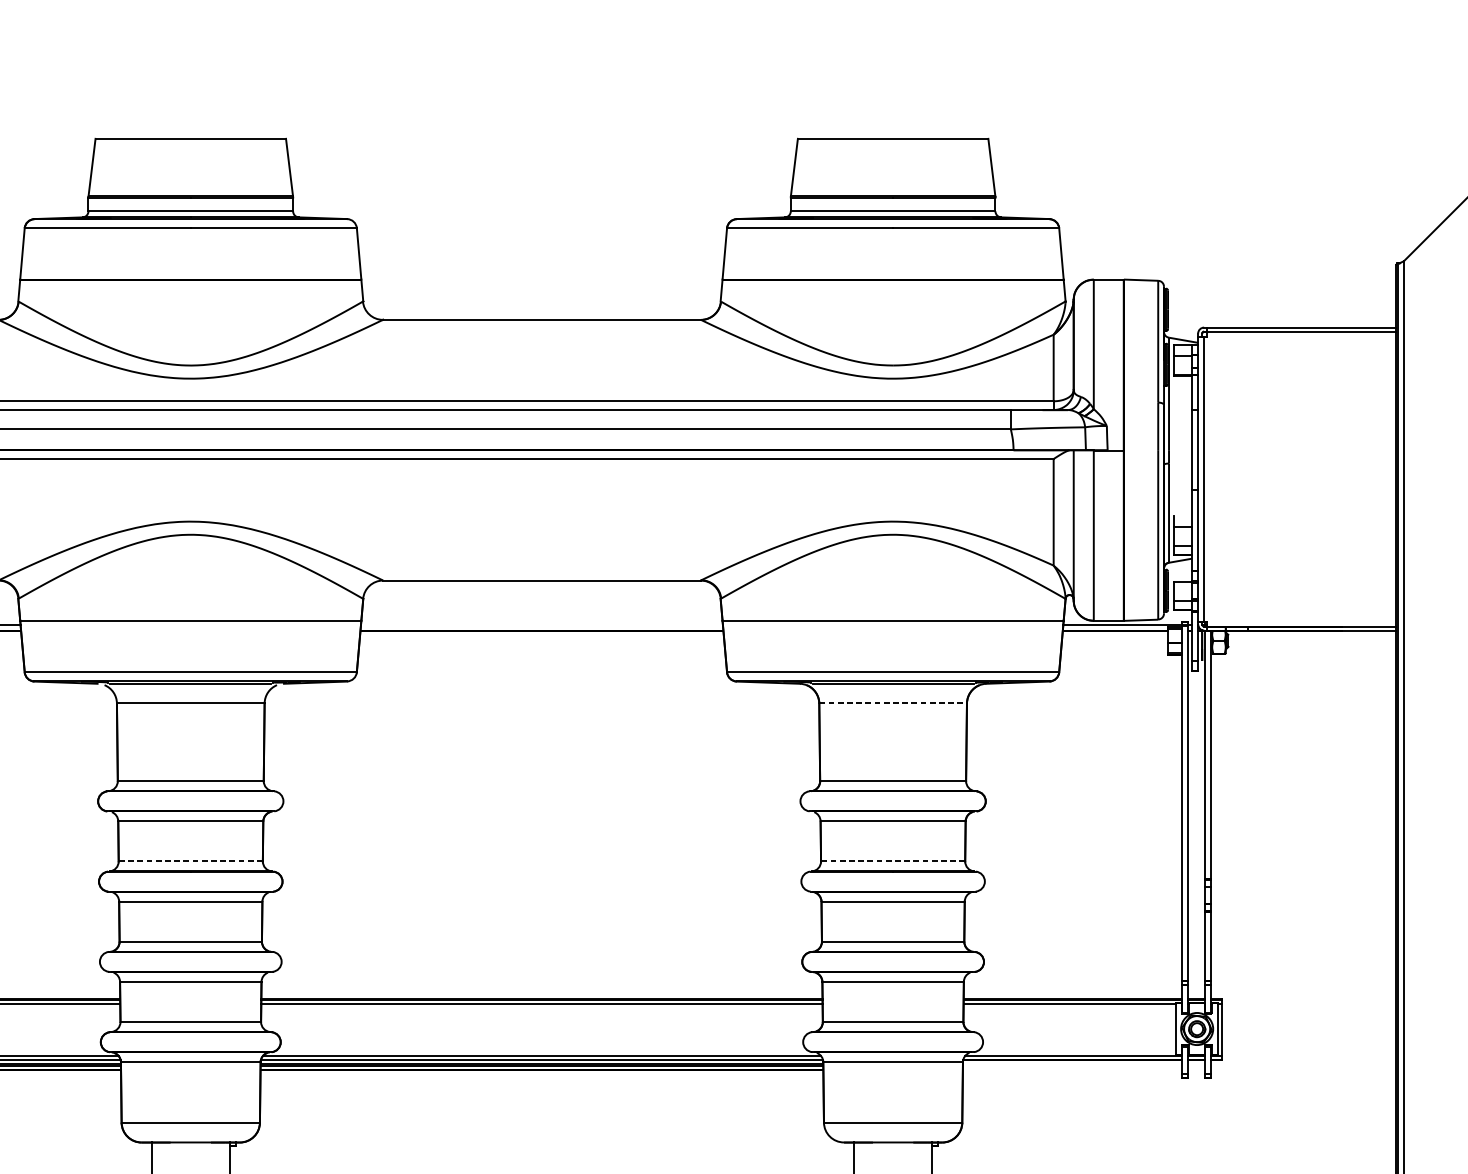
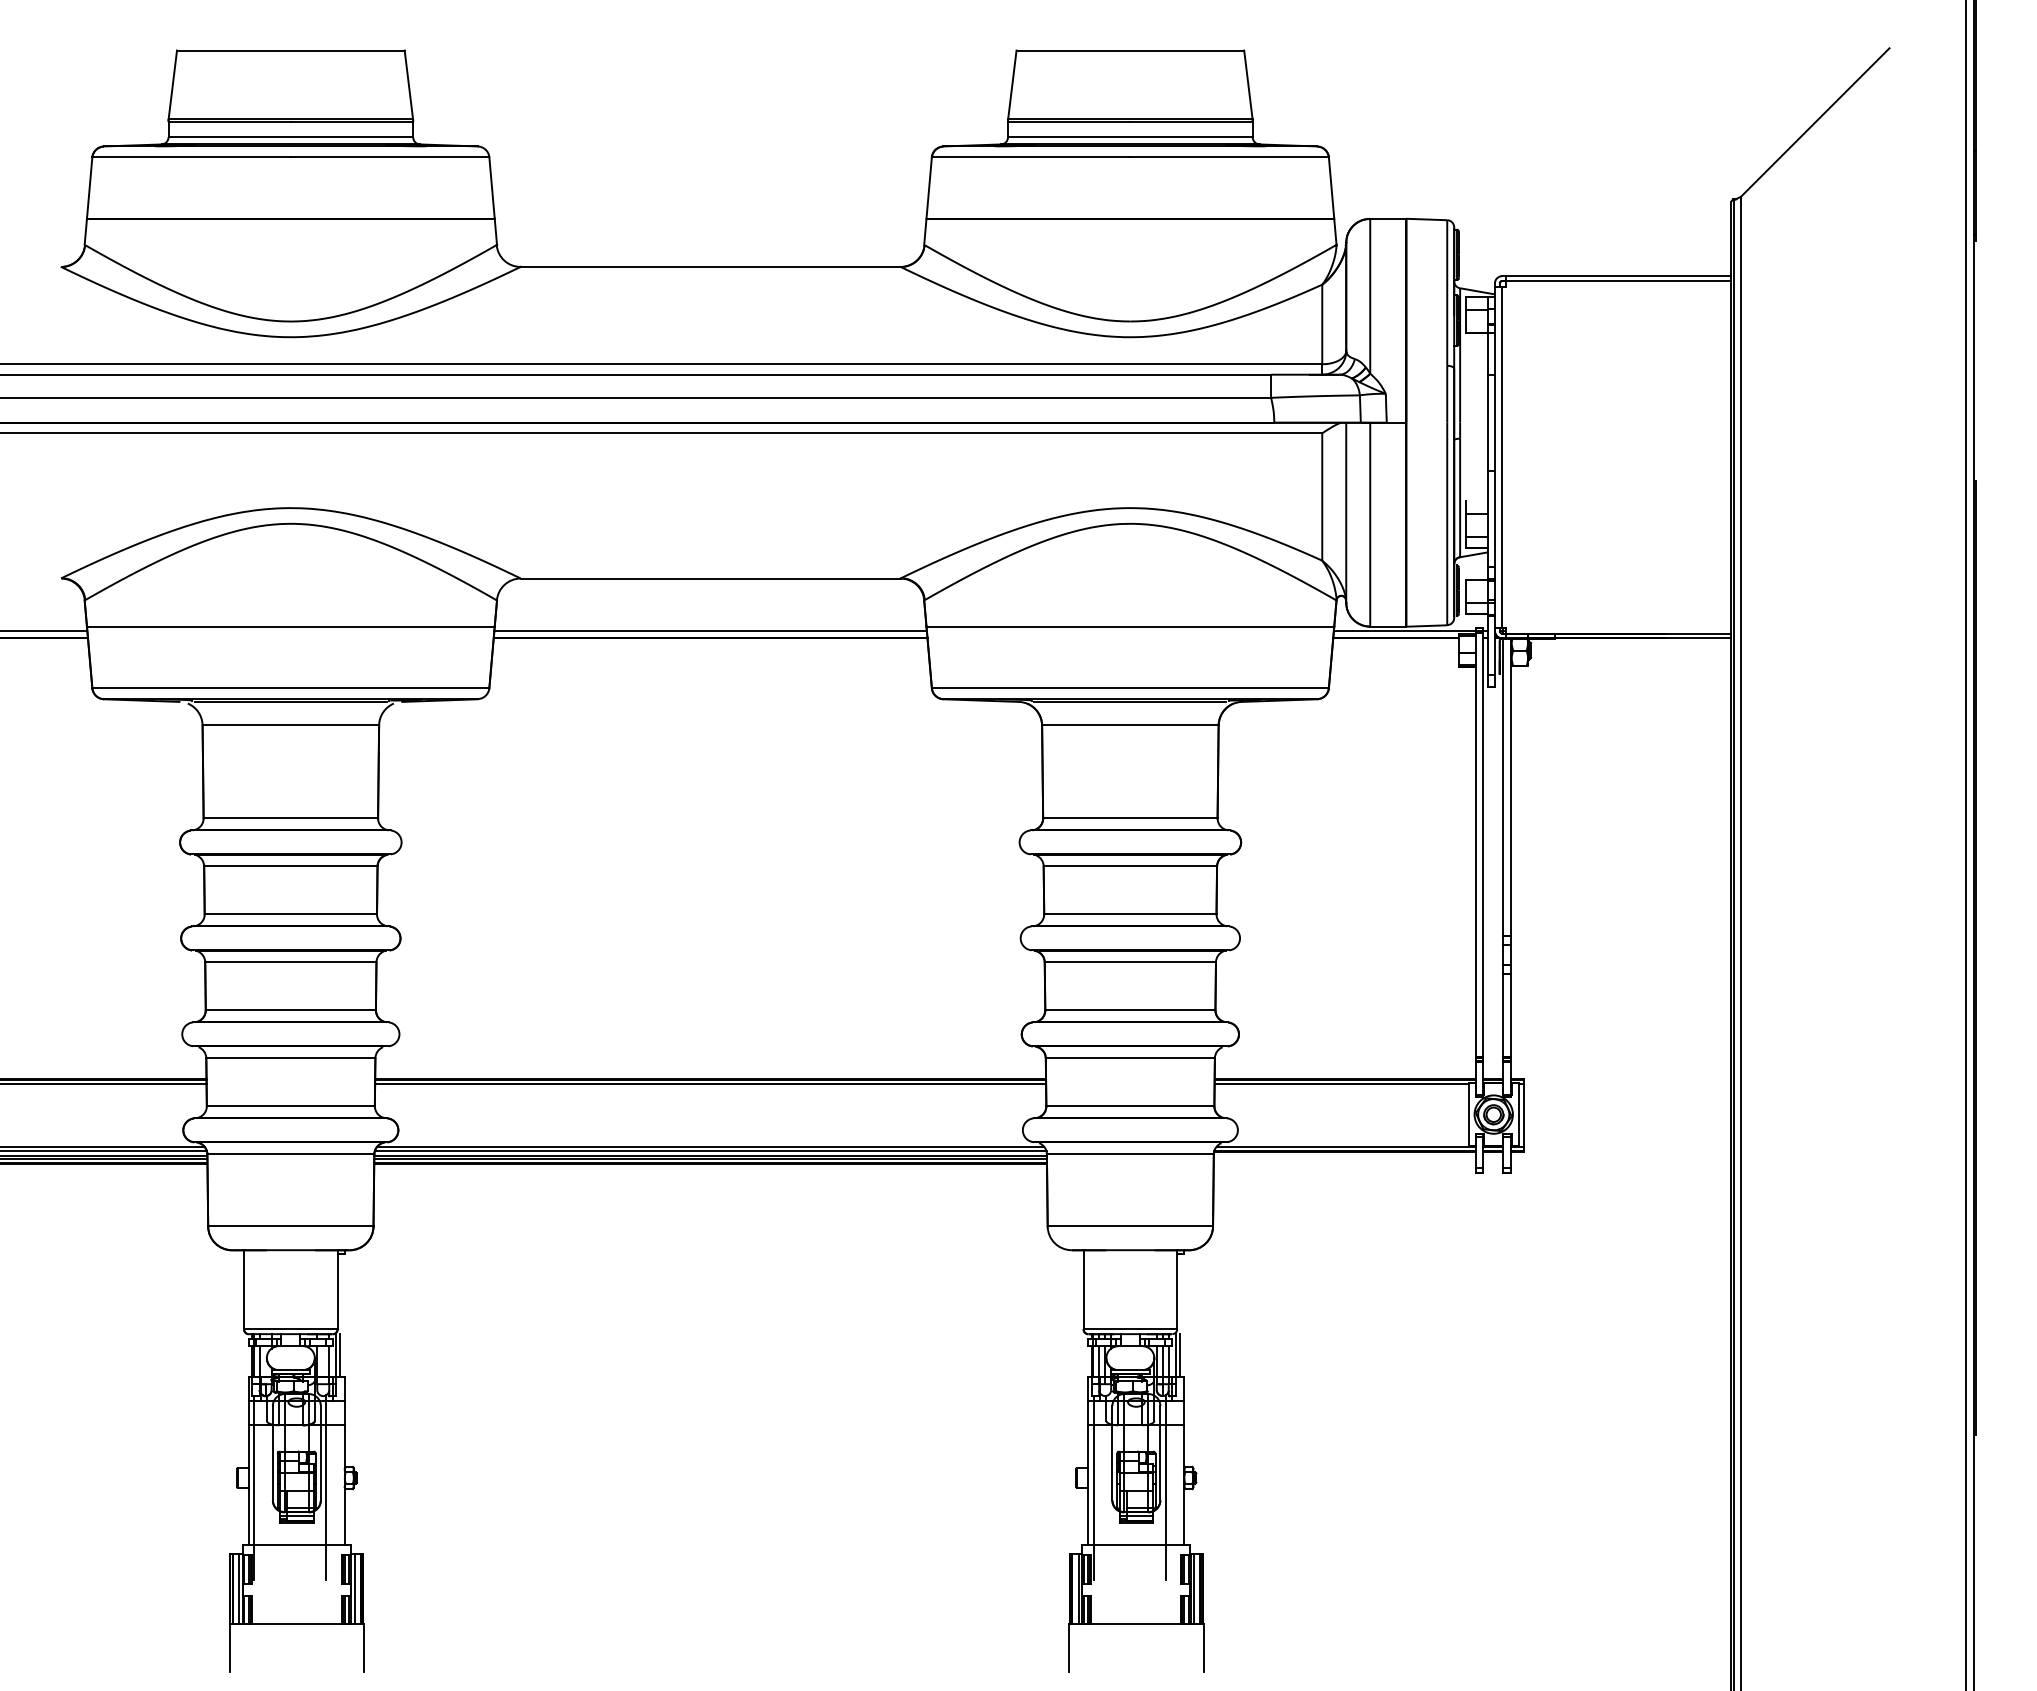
line: (541, 624) -> (710, 631), added
line: (893, 703) -> (1130, 725), dashed -> solid
line: (190, 861) -> (290, 914), dashed -> solid
line: (892, 861) -> (1129, 914), dashed -> solid

